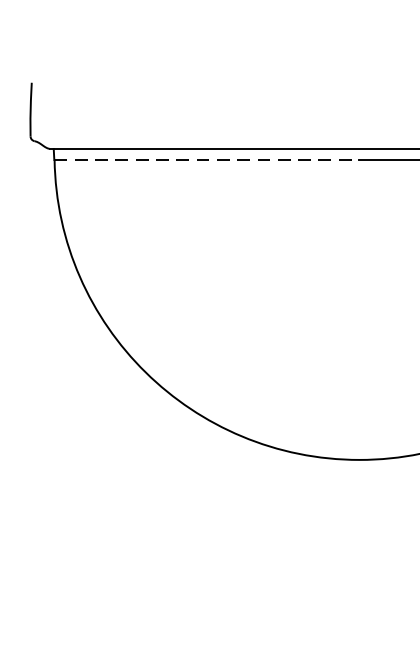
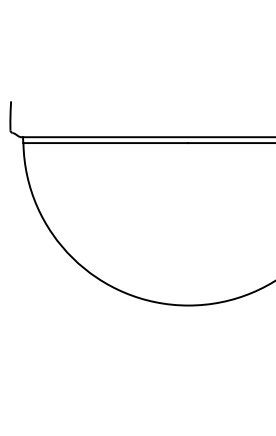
line: (207, 160) -> (106, 143), dashed -> solid

